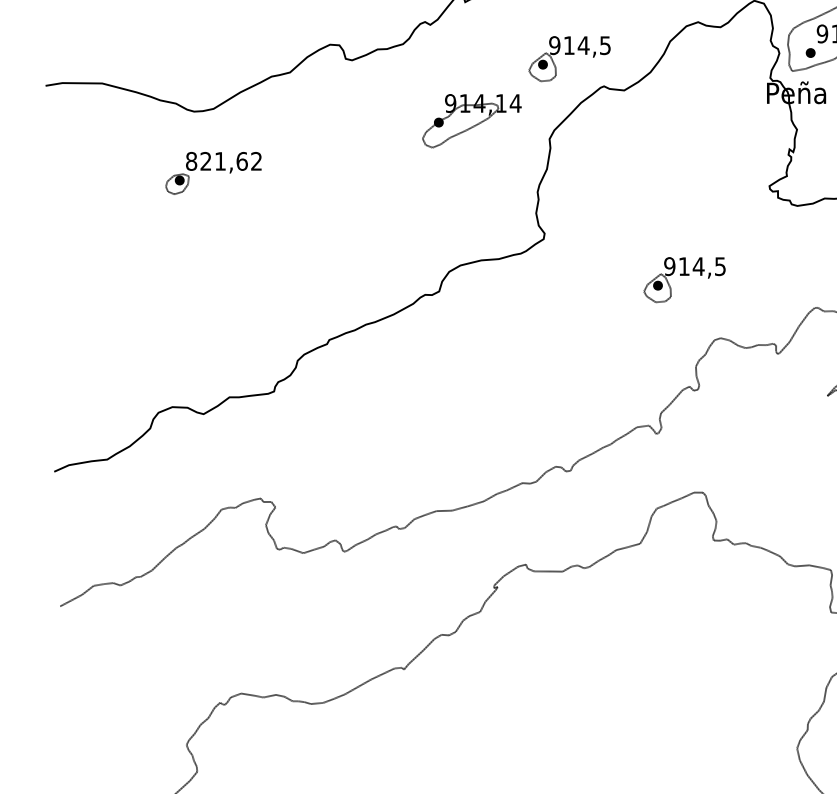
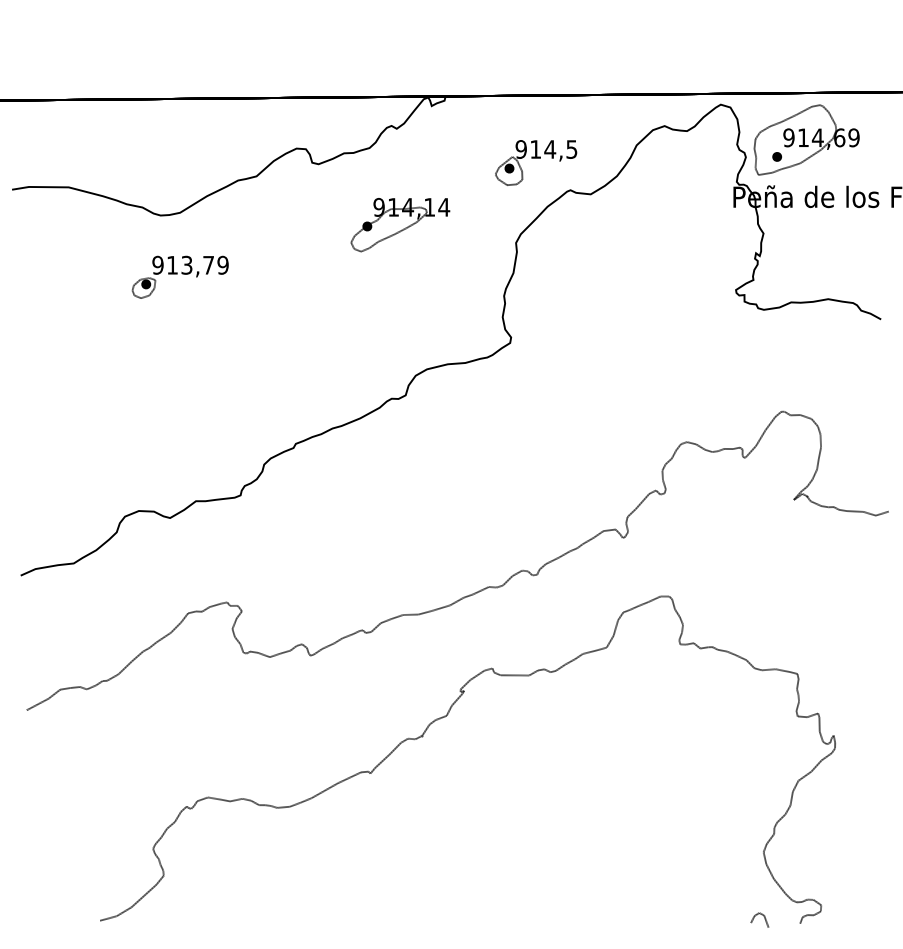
part: (472, 121) -> (400, 225), moved
text: (224, 160) -> (190, 264), 821,62 -> 913,79
part: (685, 279) -> (651, 383), removed

